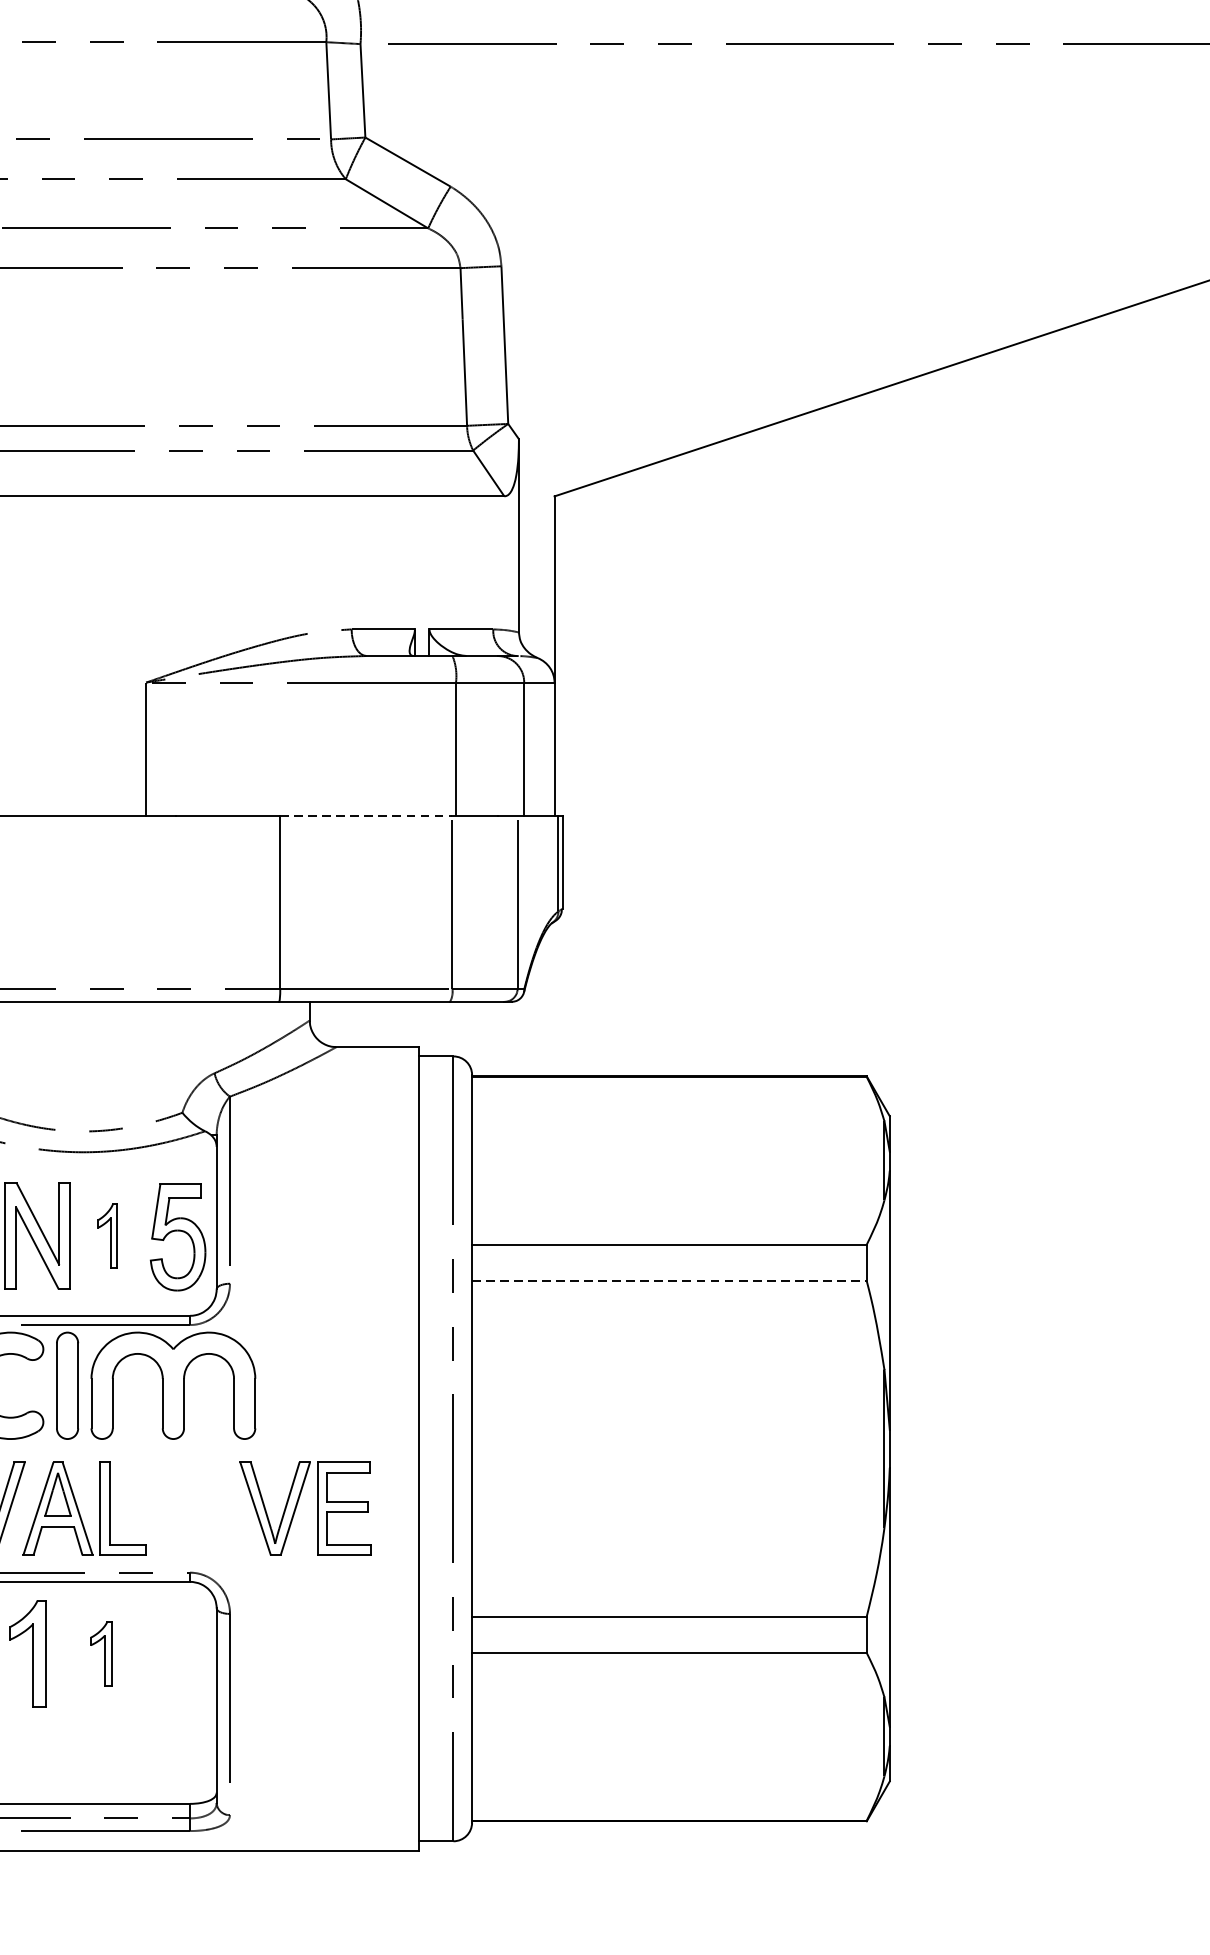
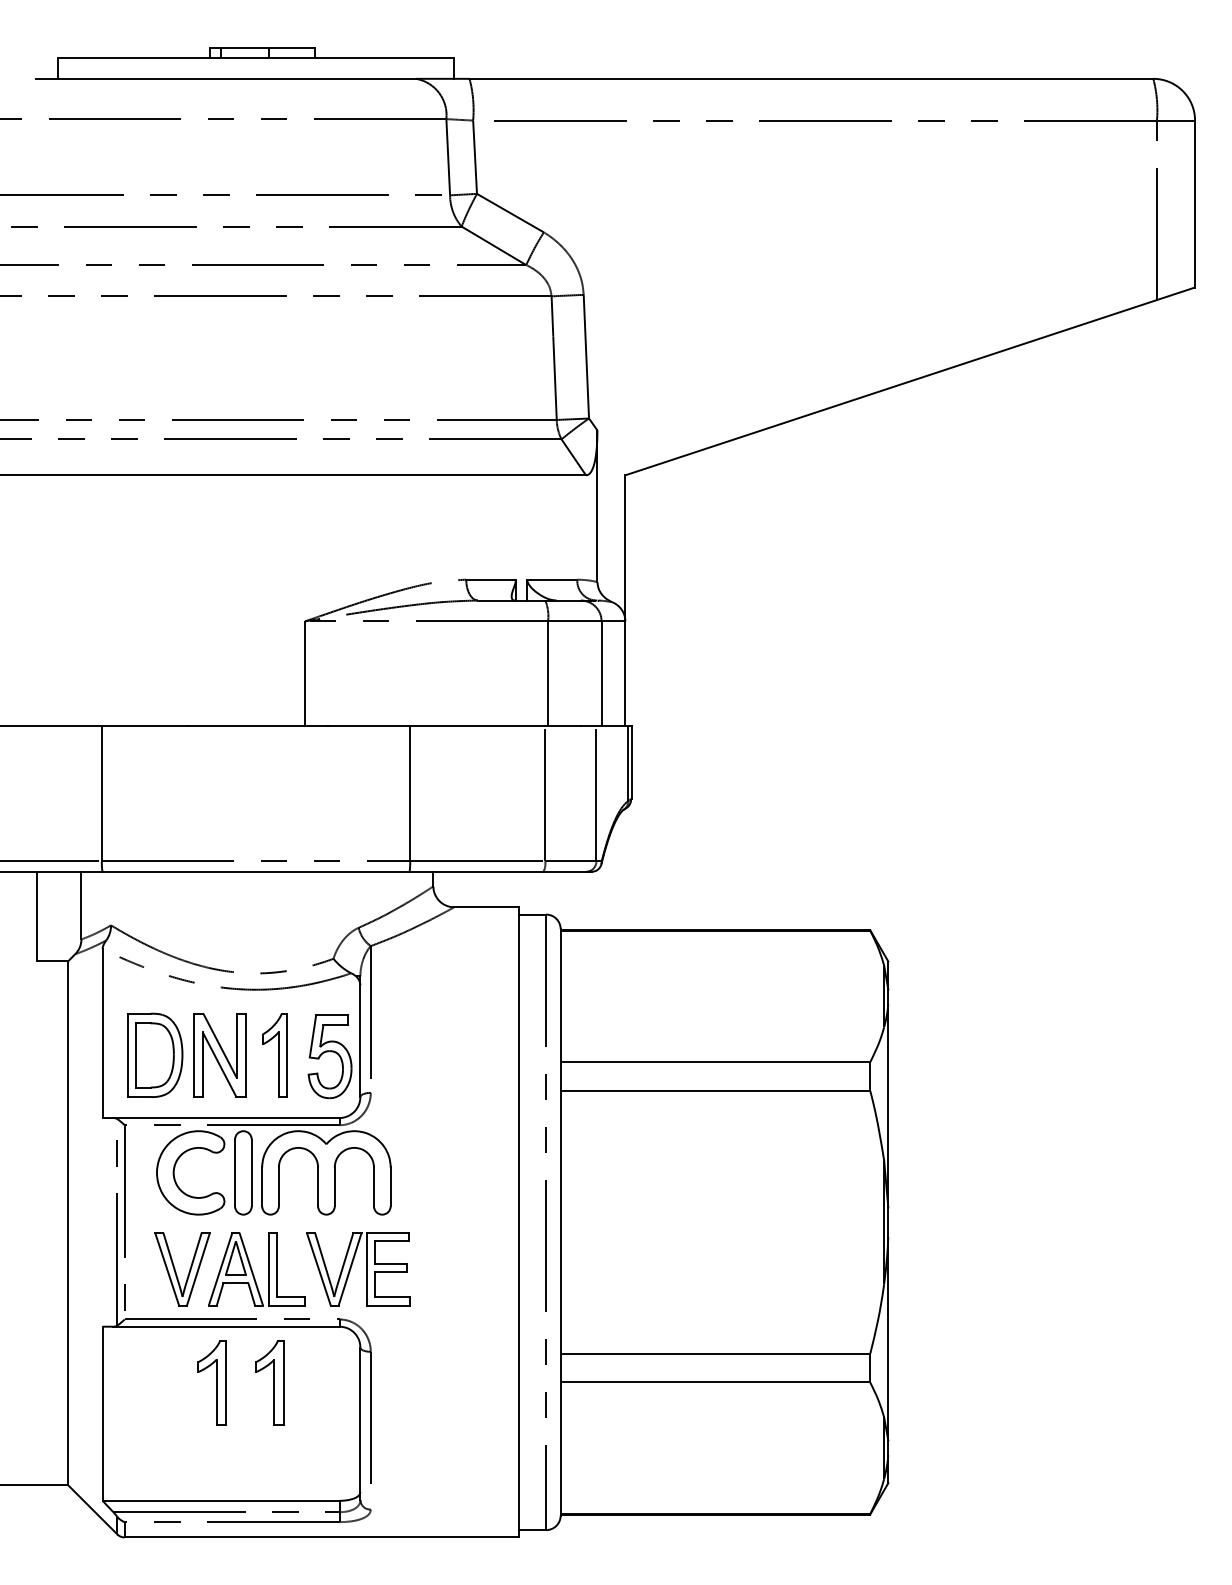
line: (366, 815) -> (477, 725), dashed -> solid
part: (107, 1236) -> (274, 1055), size x1.67
line: (669, 1280) -> (715, 1090), dashed -> solid
part: (297, 1507) -> (351, 1268), moved
part: (100, 1653) -> (269, 1382), size x1.67

